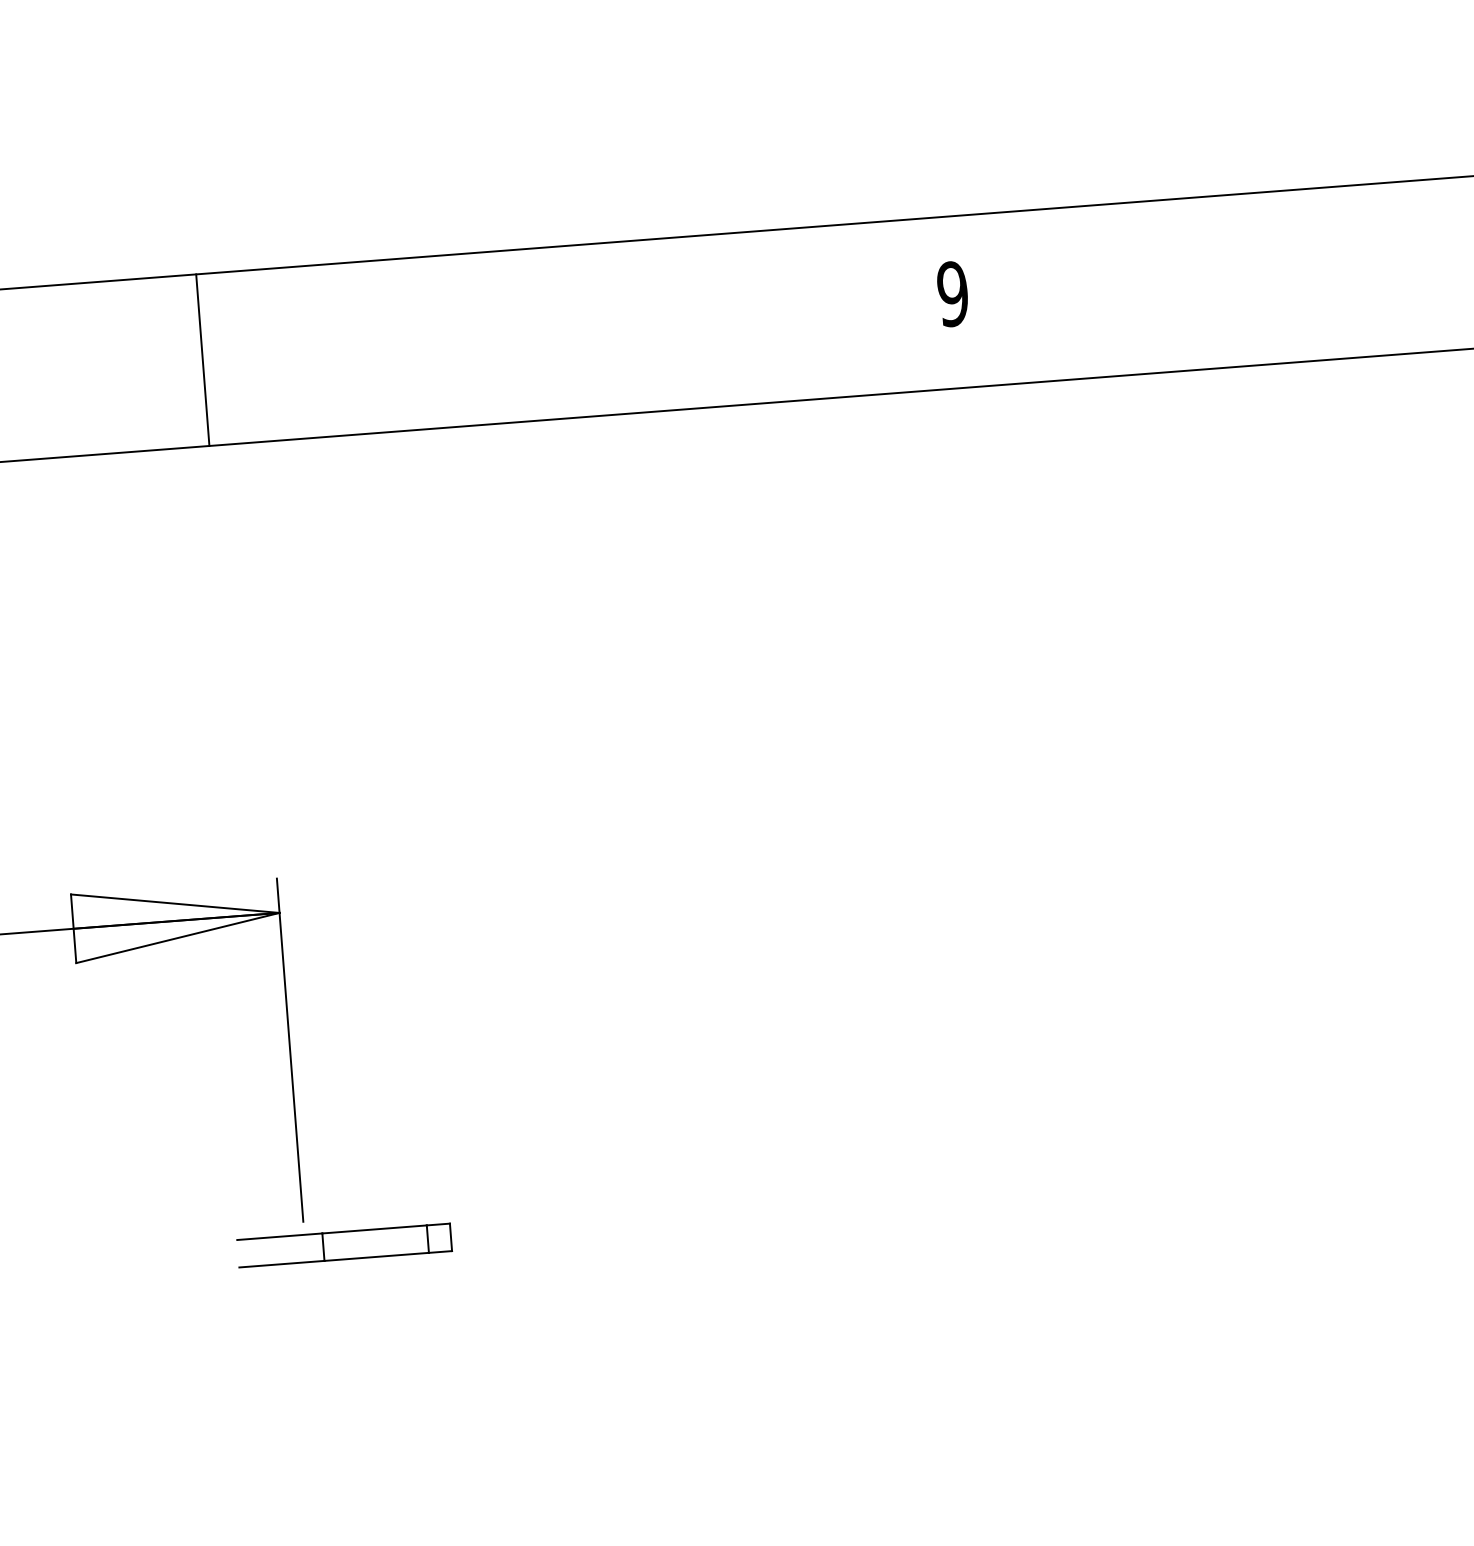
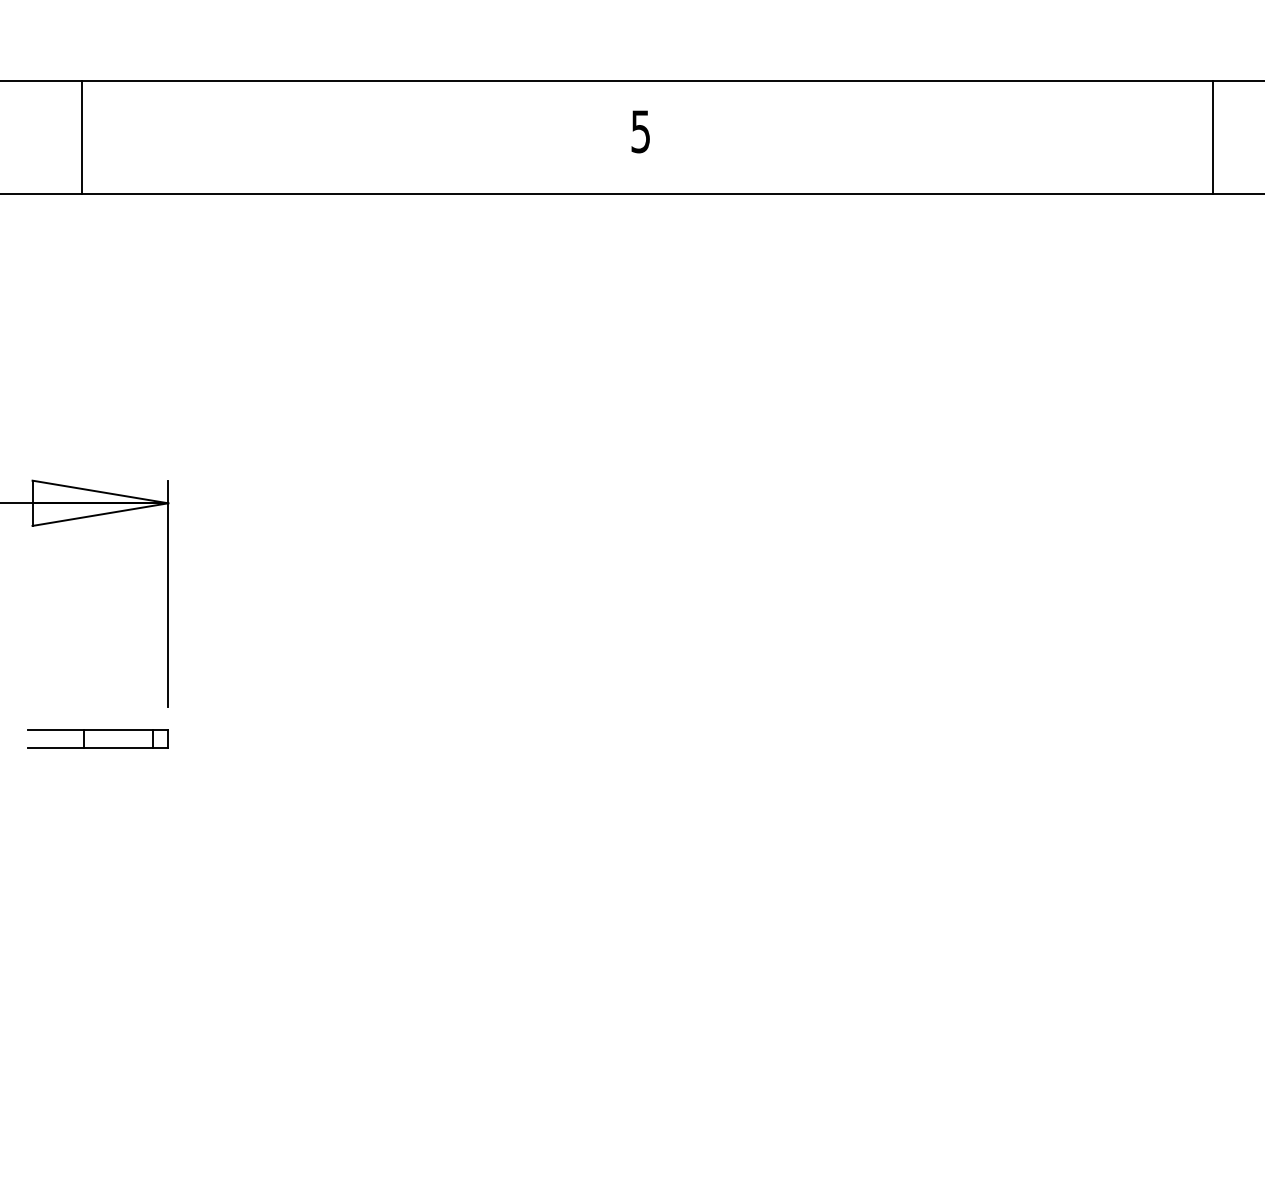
text: (952, 293) -> (640, 131), 9 -> 5
line: (202, 359) -> (81, 136), moved
part: (343, 1245) -> (97, 738), moved

